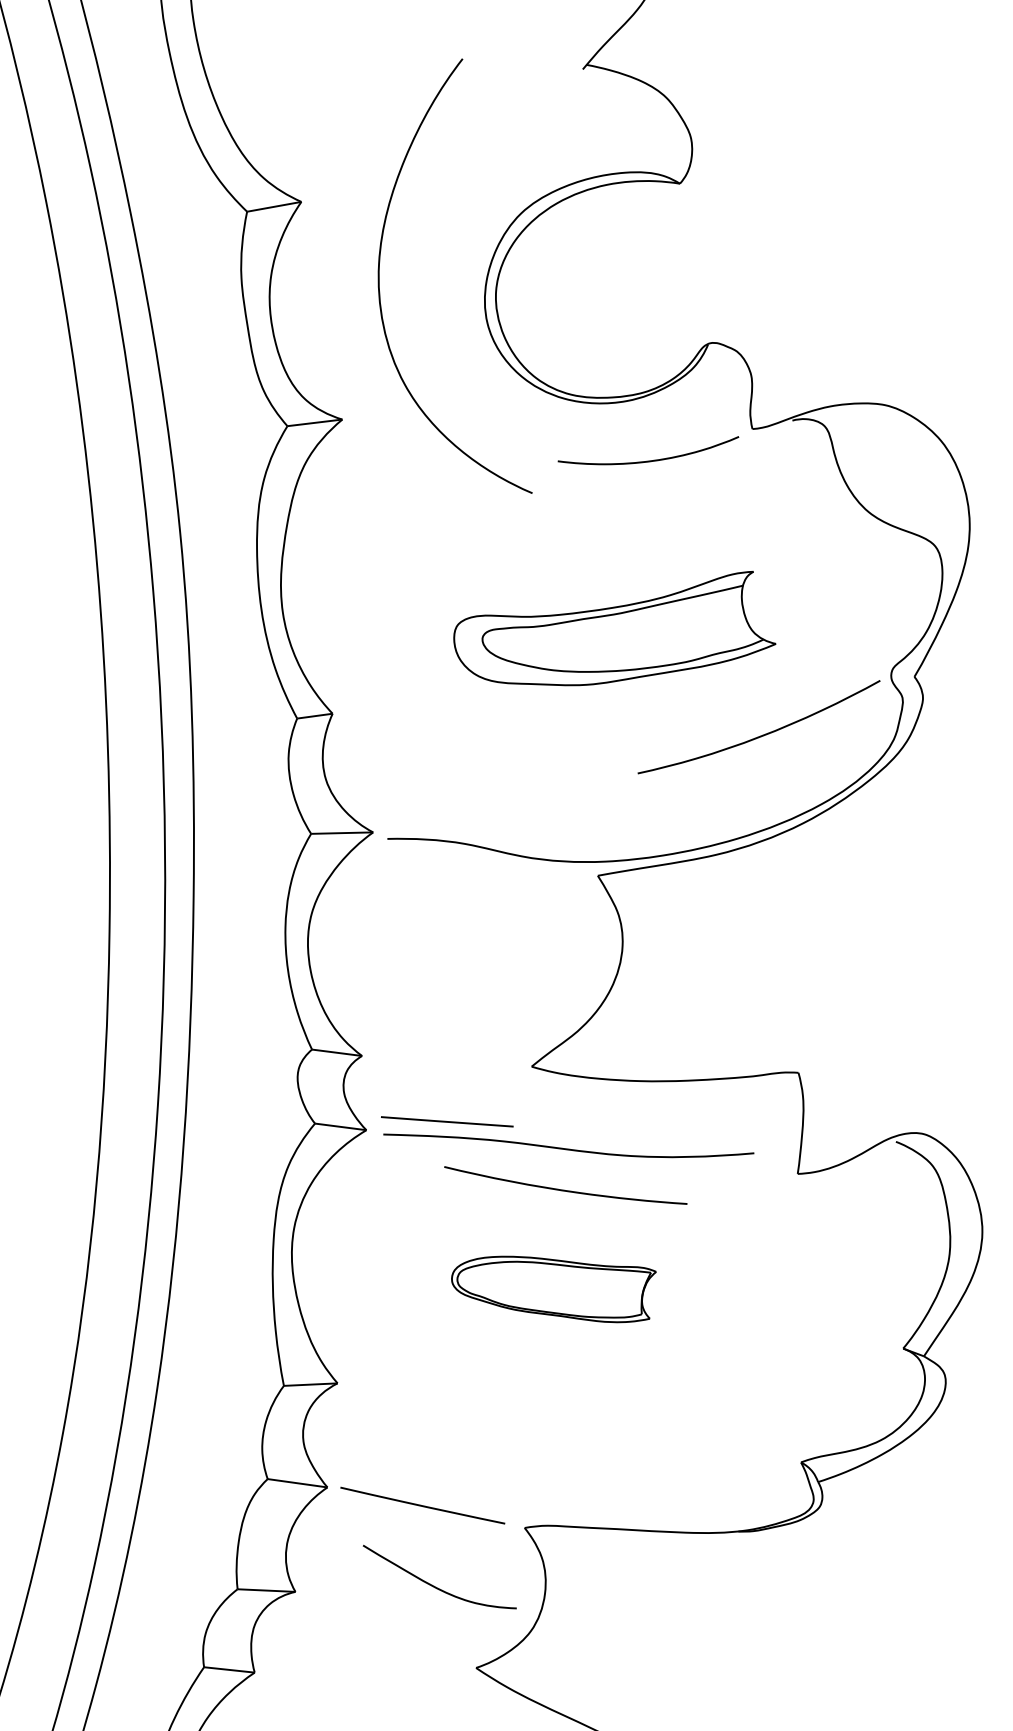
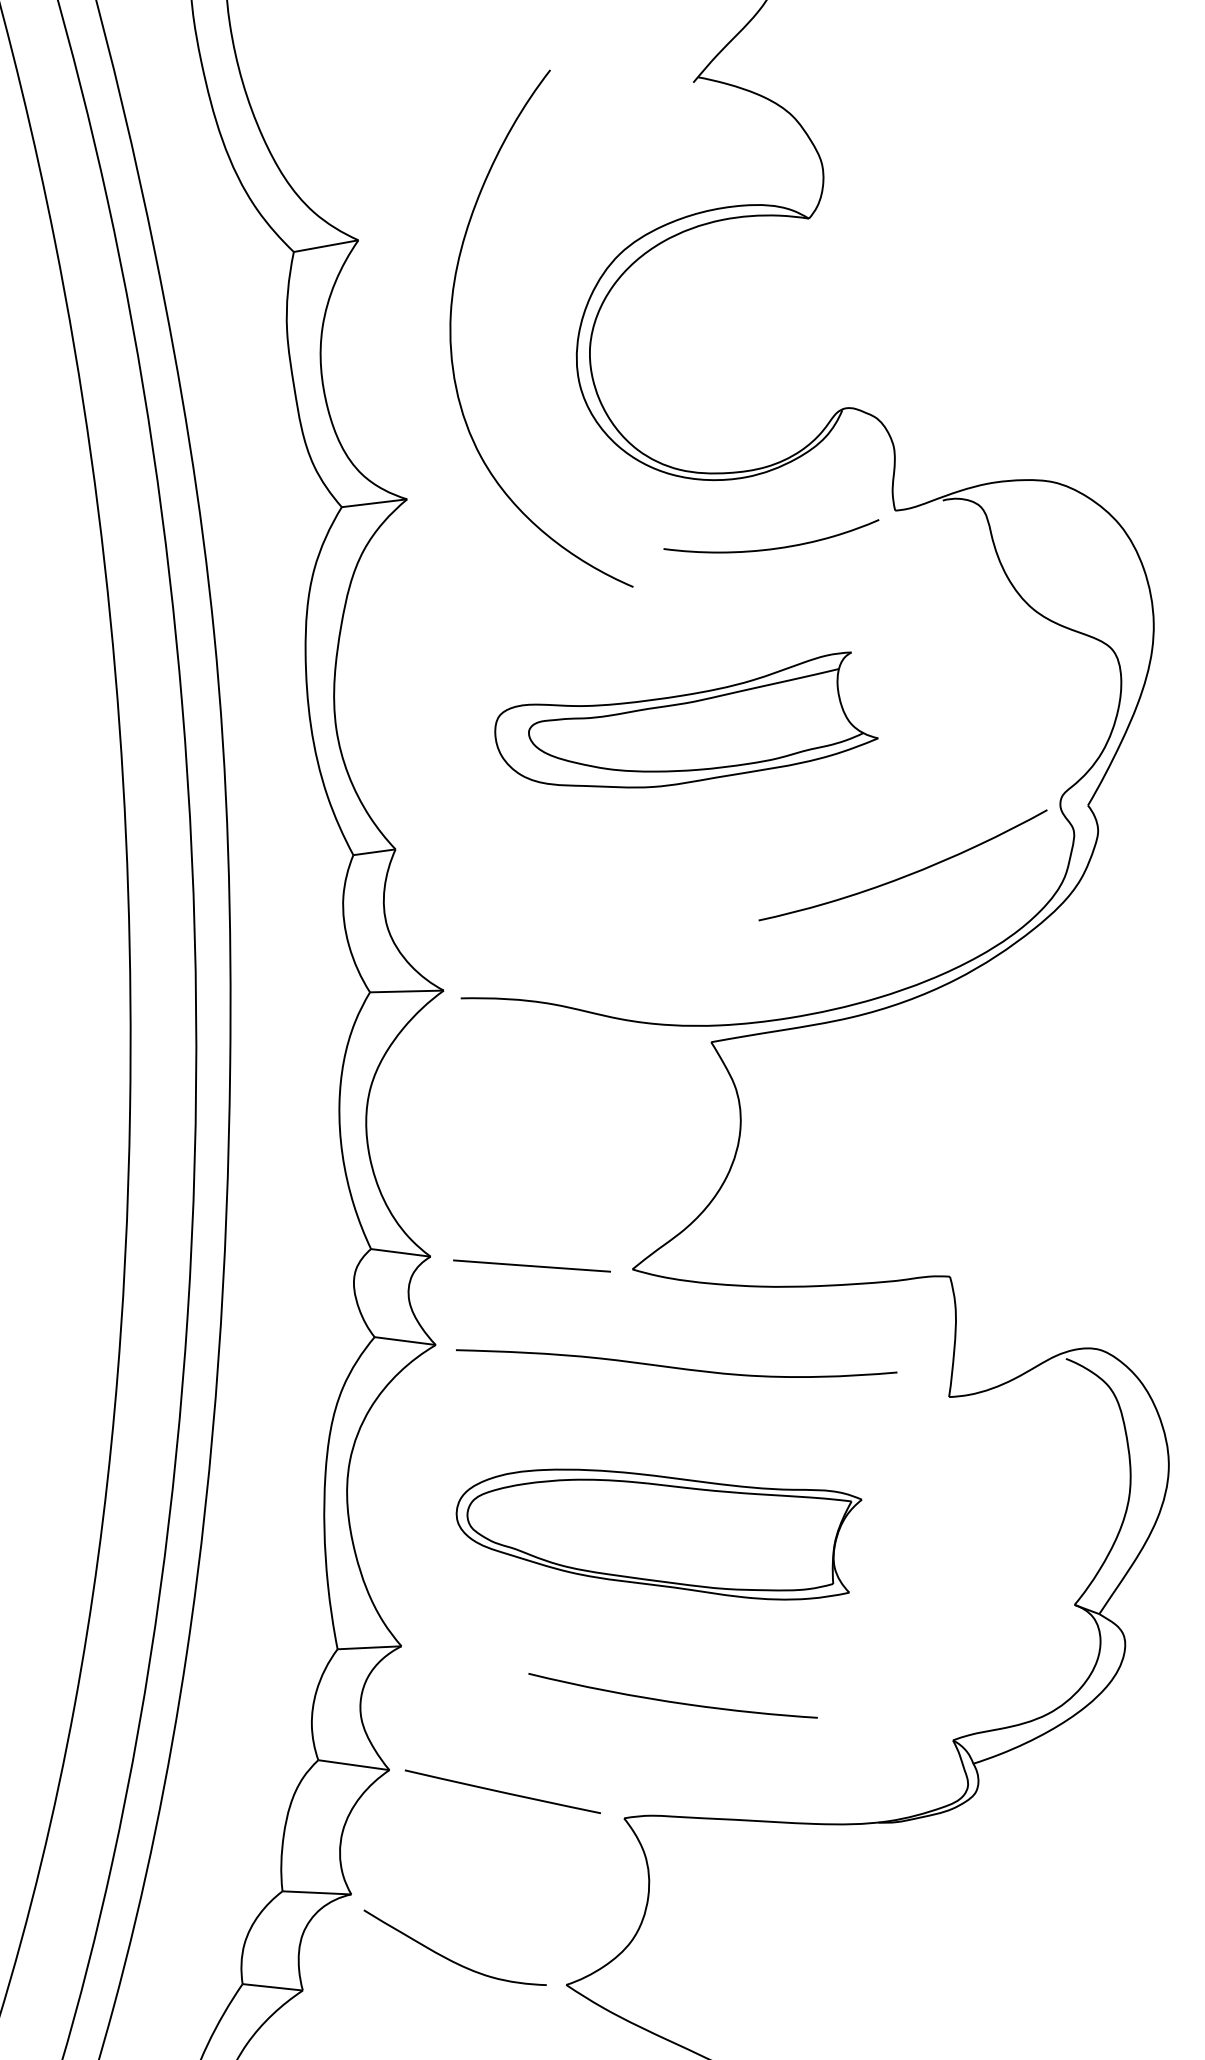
part: (614, 628) -> (686, 719), moved
line: (446, 1121) -> (531, 1265), moved
curve: (562, 1189) -> (669, 1700), moved
part: (553, 1289) -> (658, 1534), size x1.67
curve: (435, 1586) -> (449, 1958), moved

